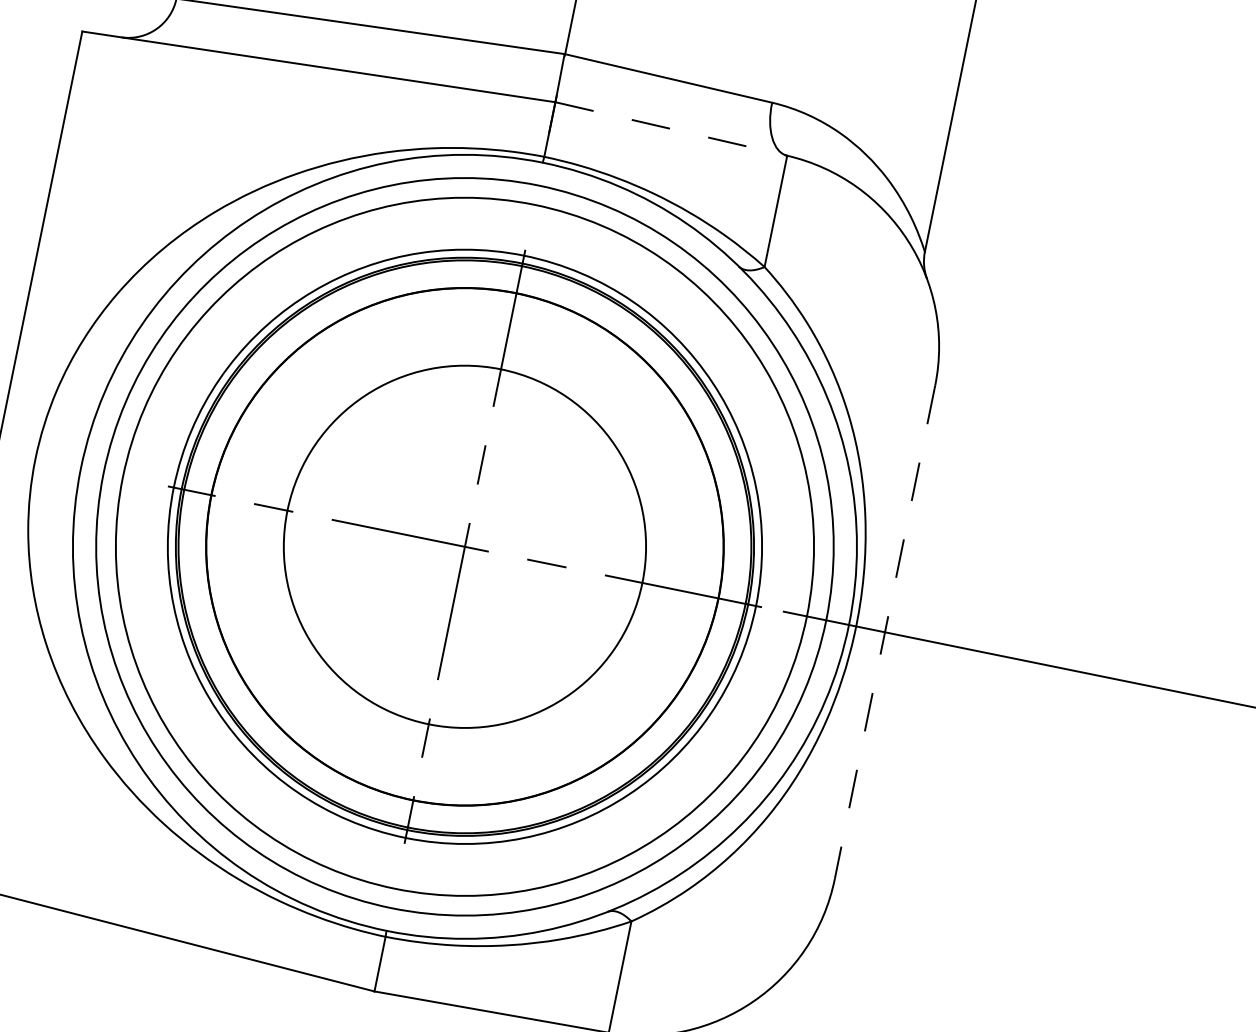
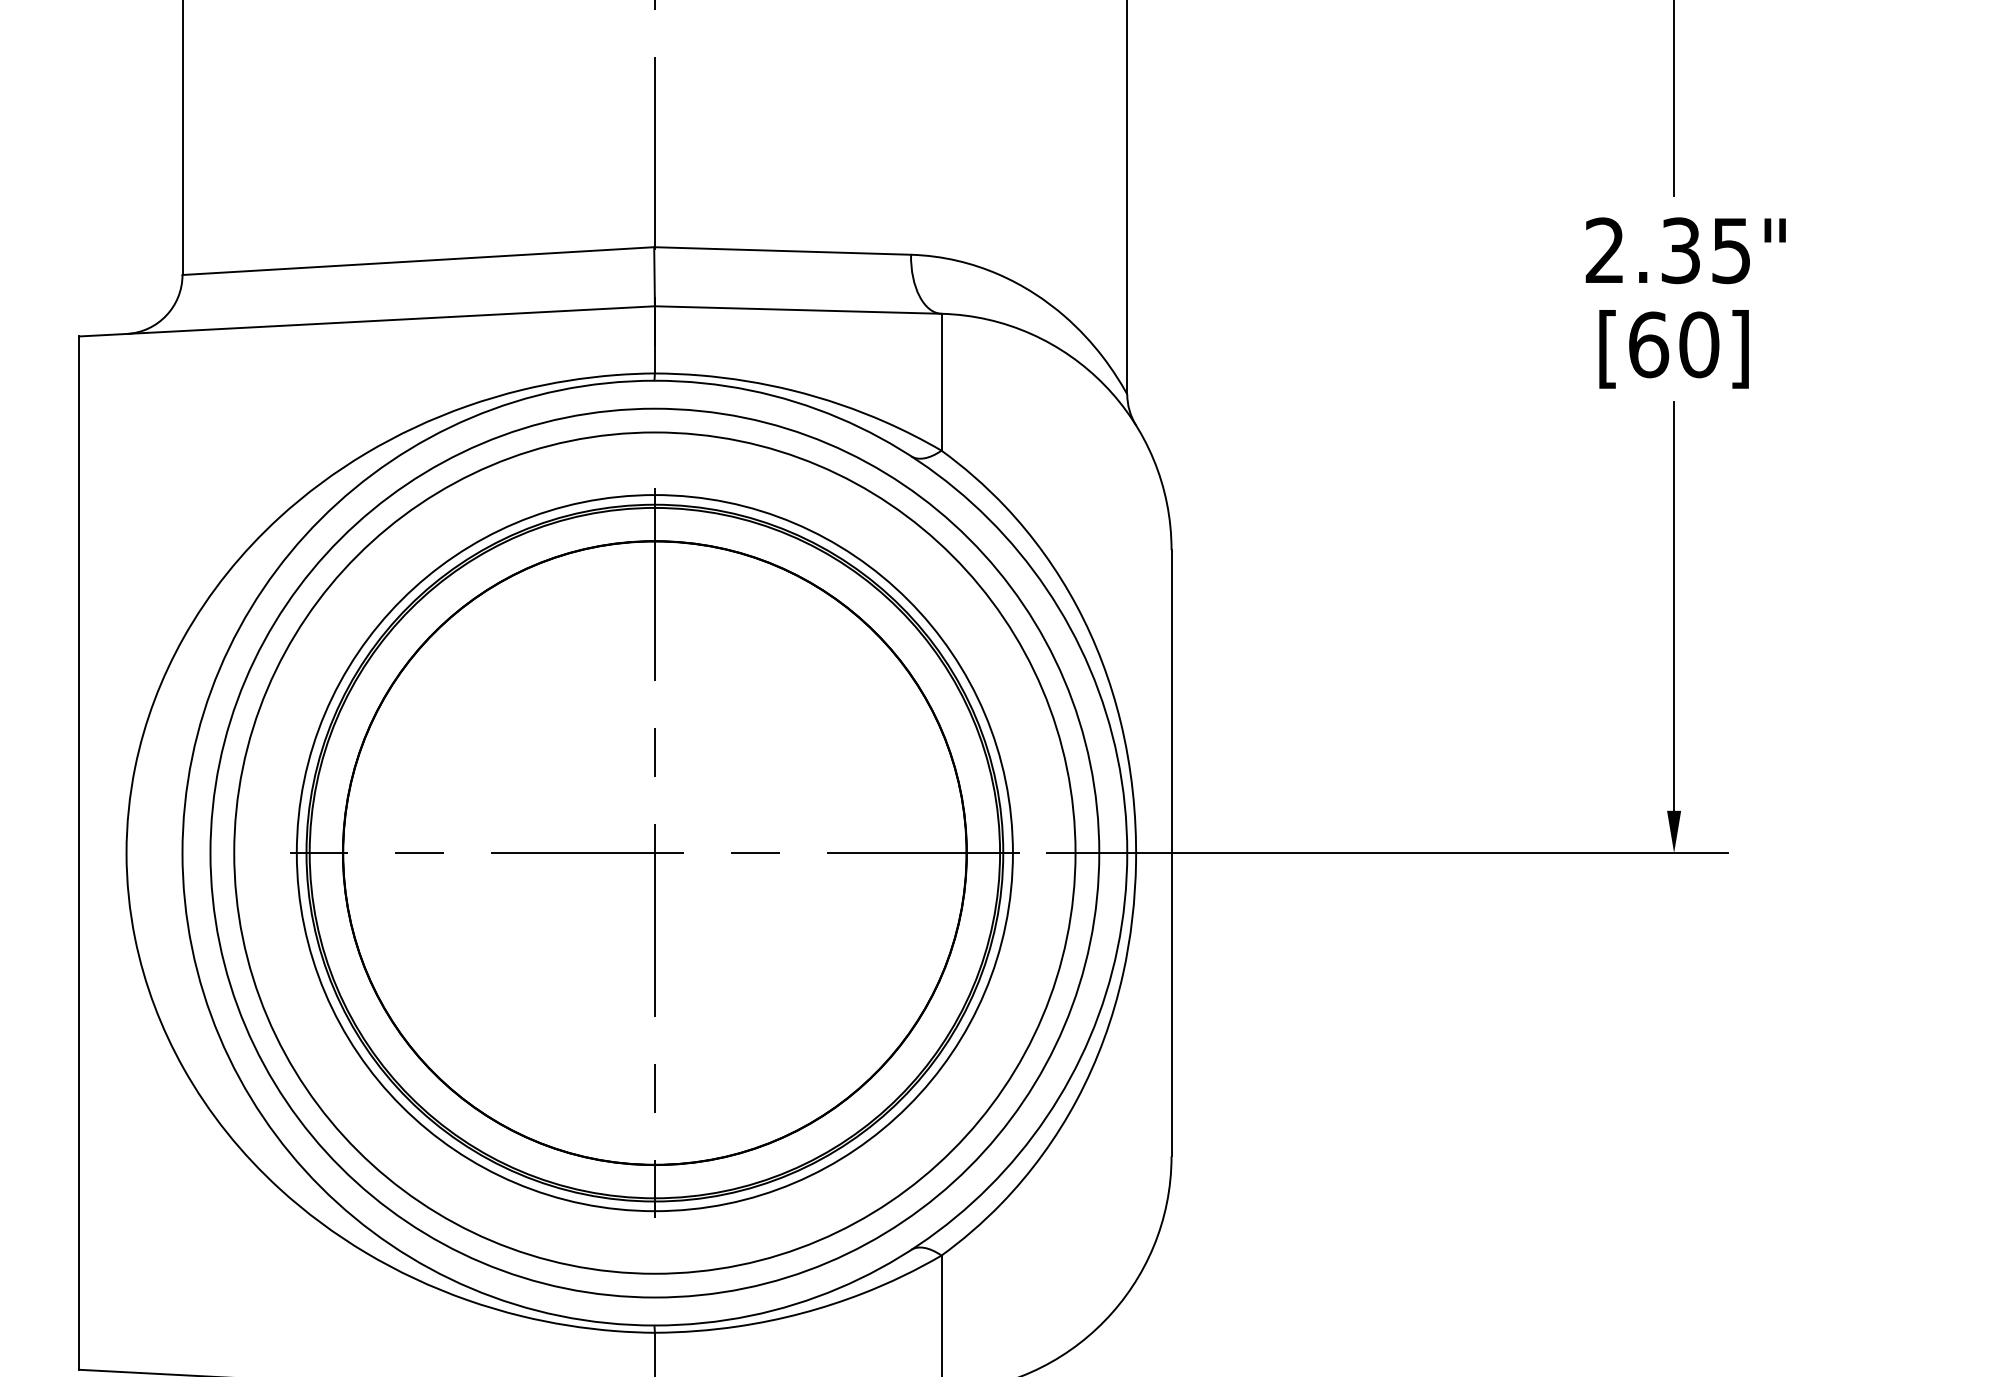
line: (671, 129) -> (798, 310), dashed -> solid
circle: (464, 546) -> (654, 852), size x1.43
line: (884, 632) -> (1171, 853), dashed -> solid

